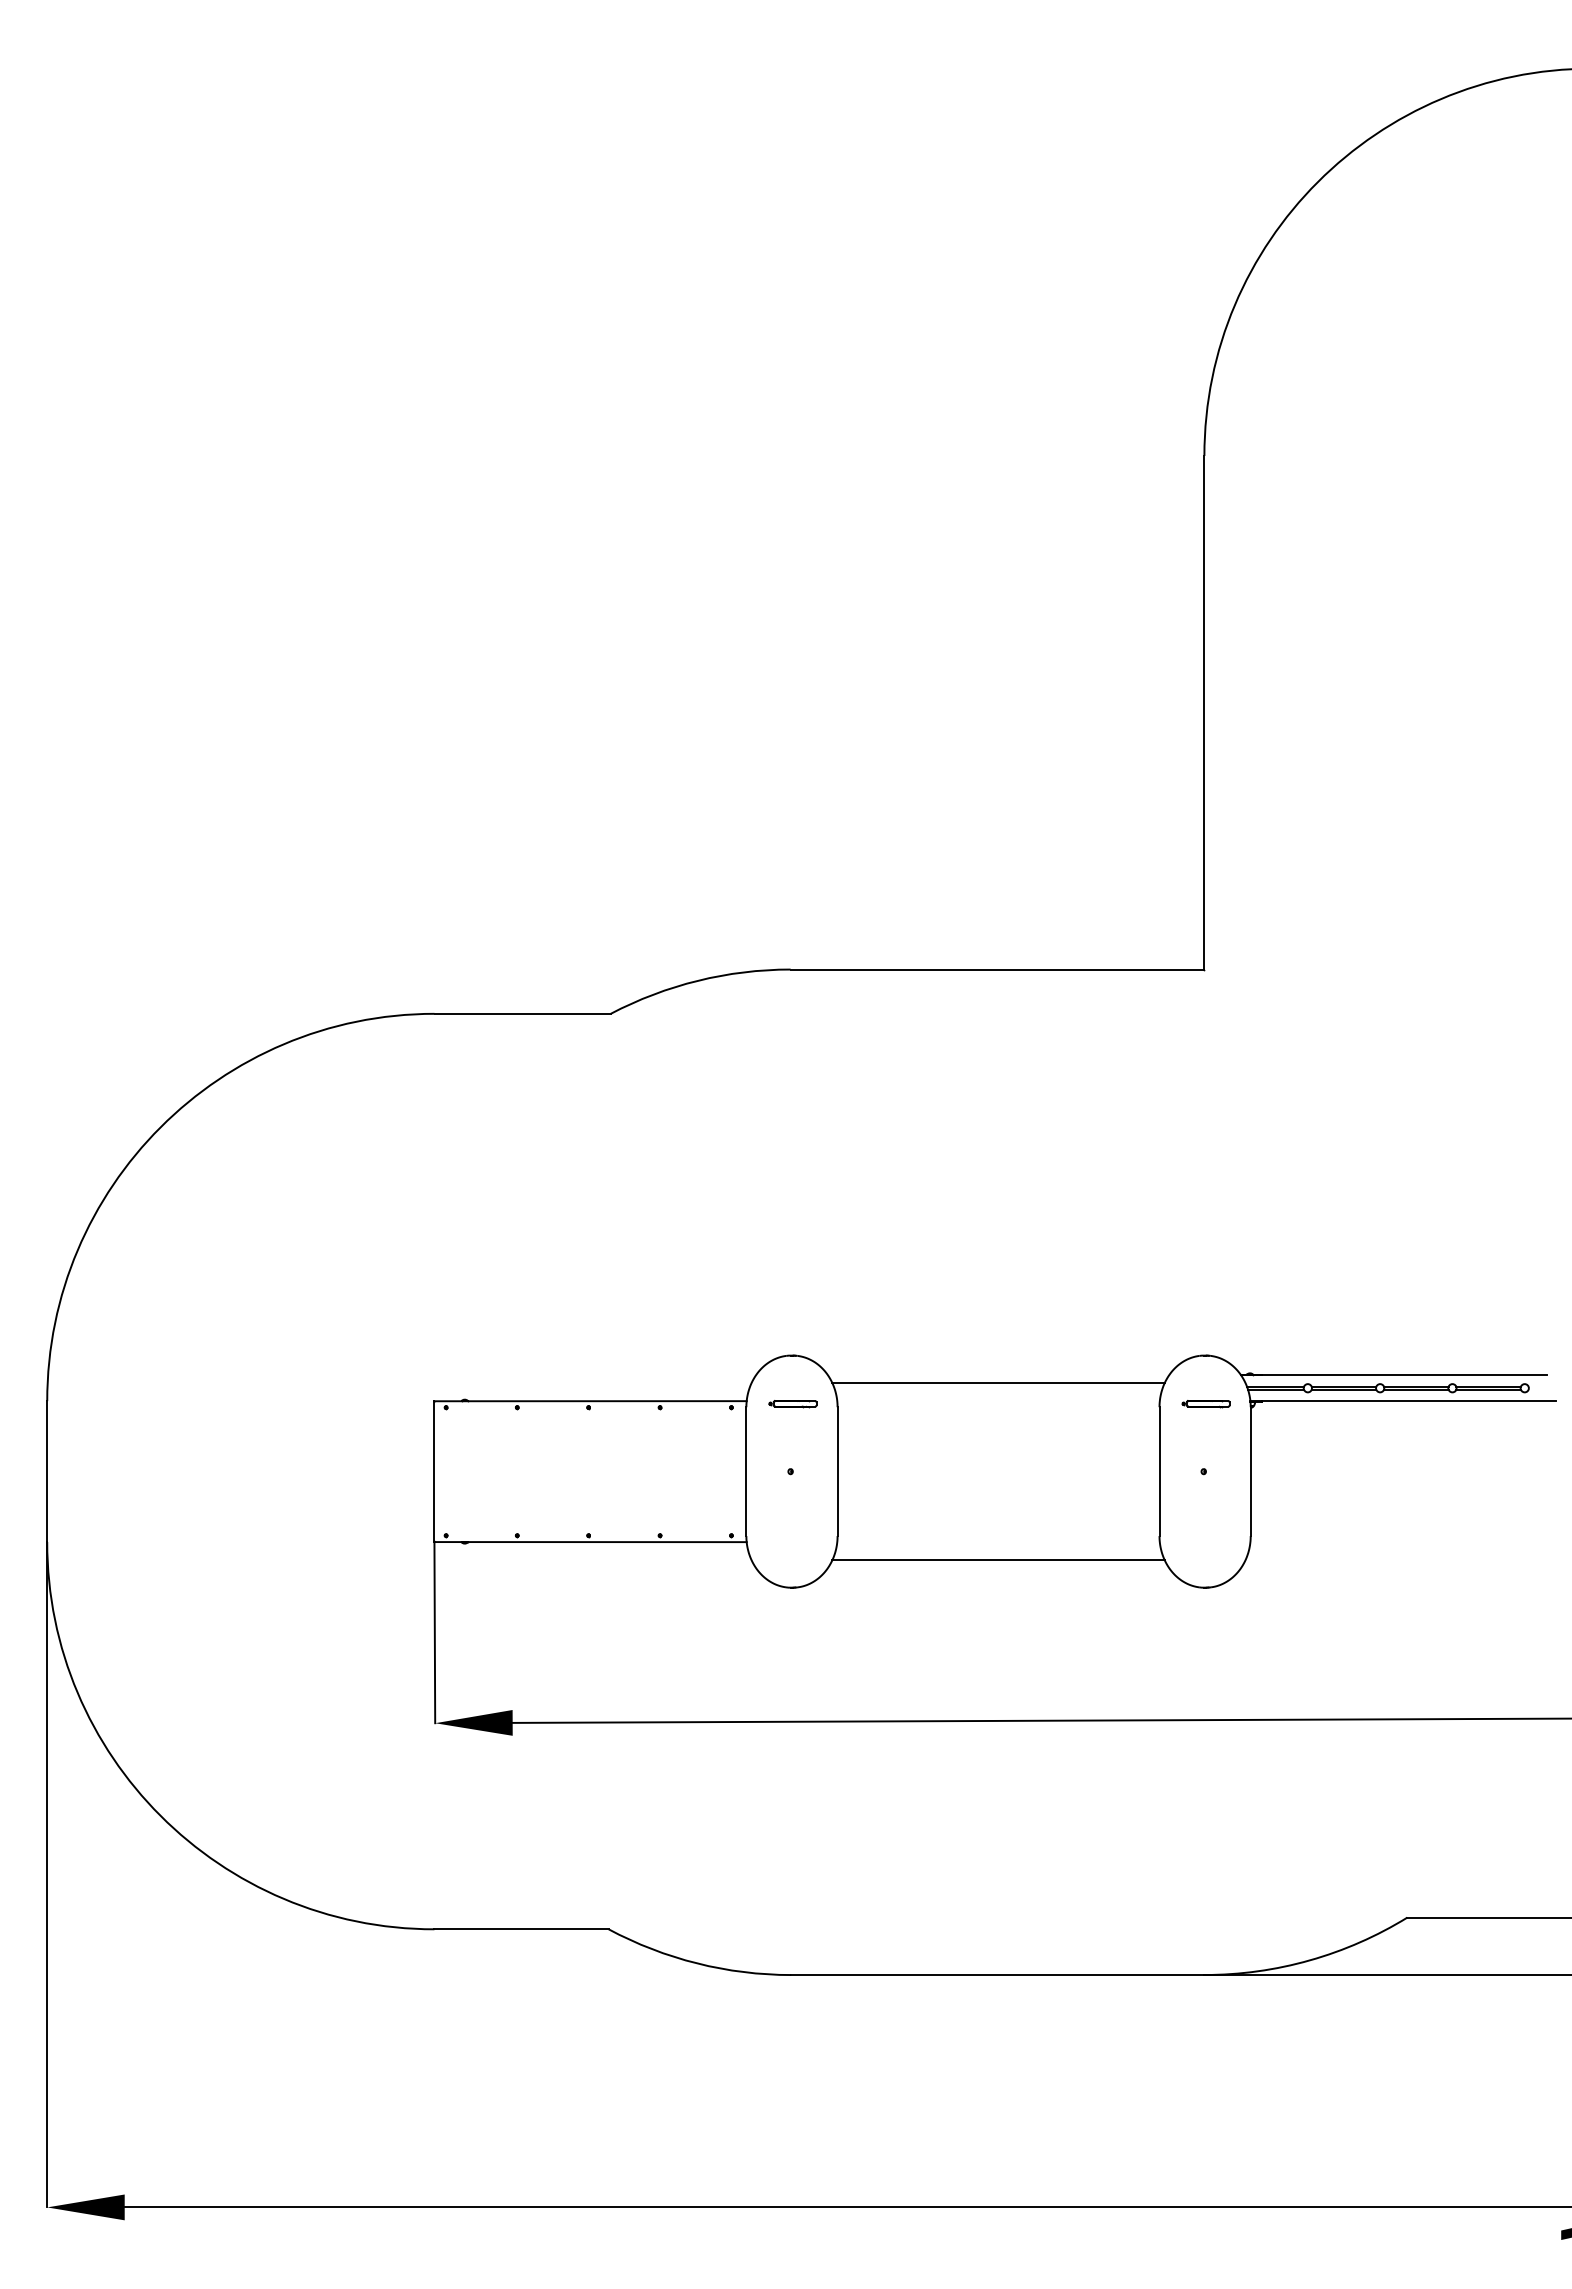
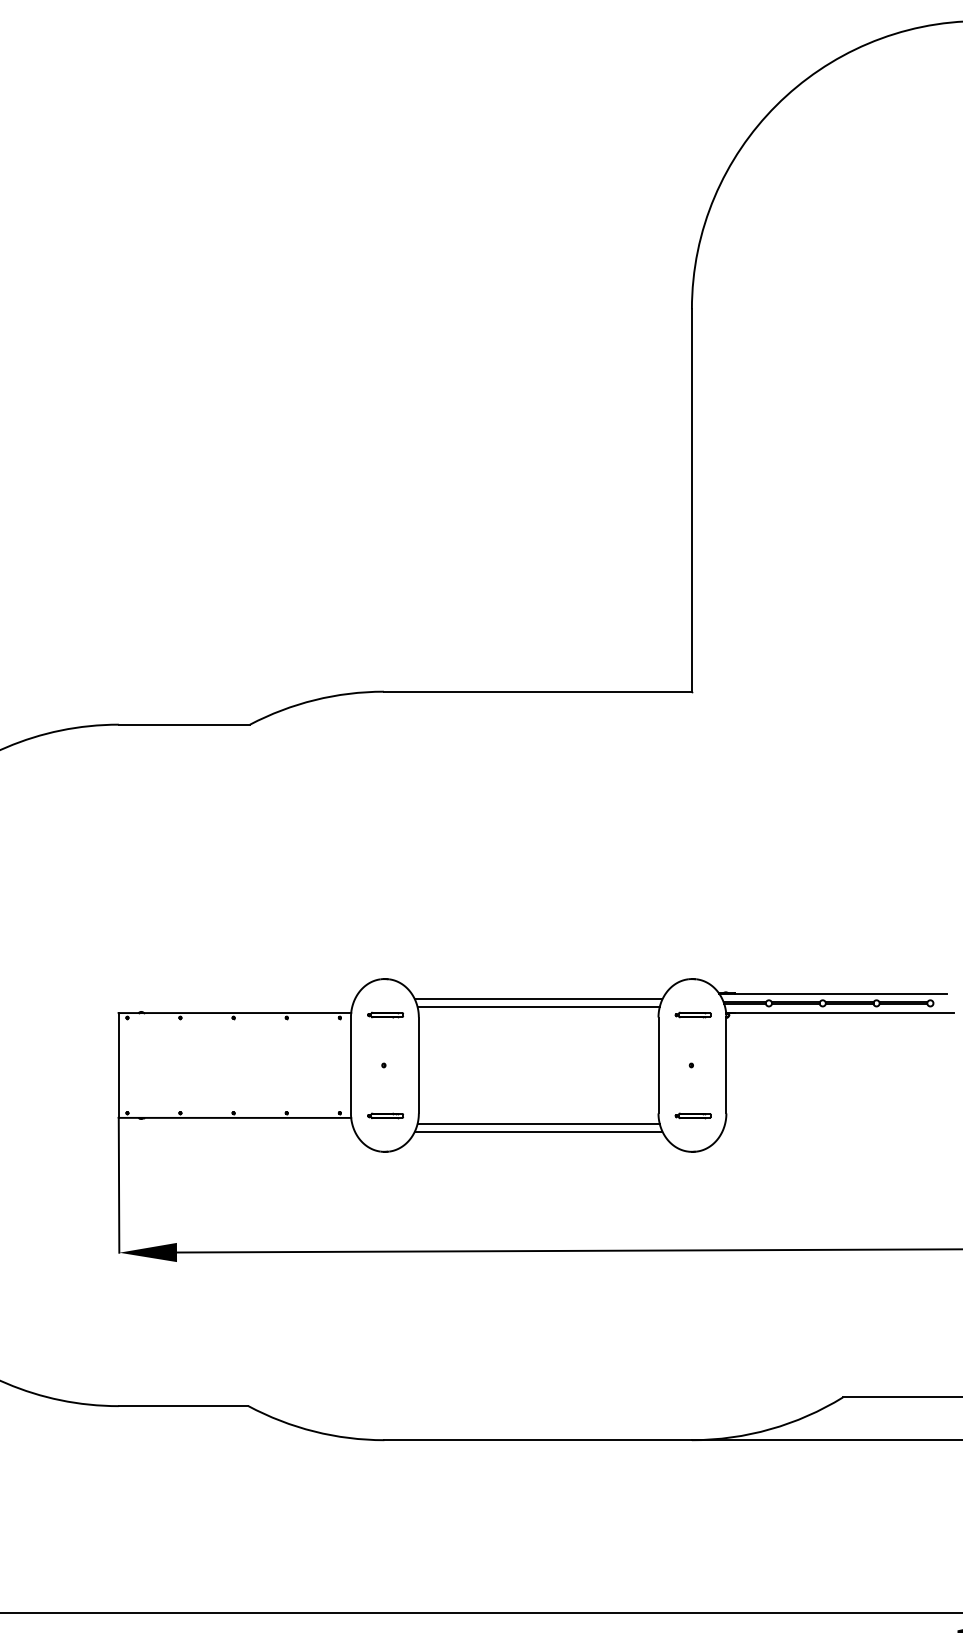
line: (998, 1393) -> (538, 1007), added
part: (792, 1539) -> (385, 1115), added
part: (1205, 1539) -> (692, 1115), added
line: (998, 1549) -> (538, 1123), added

